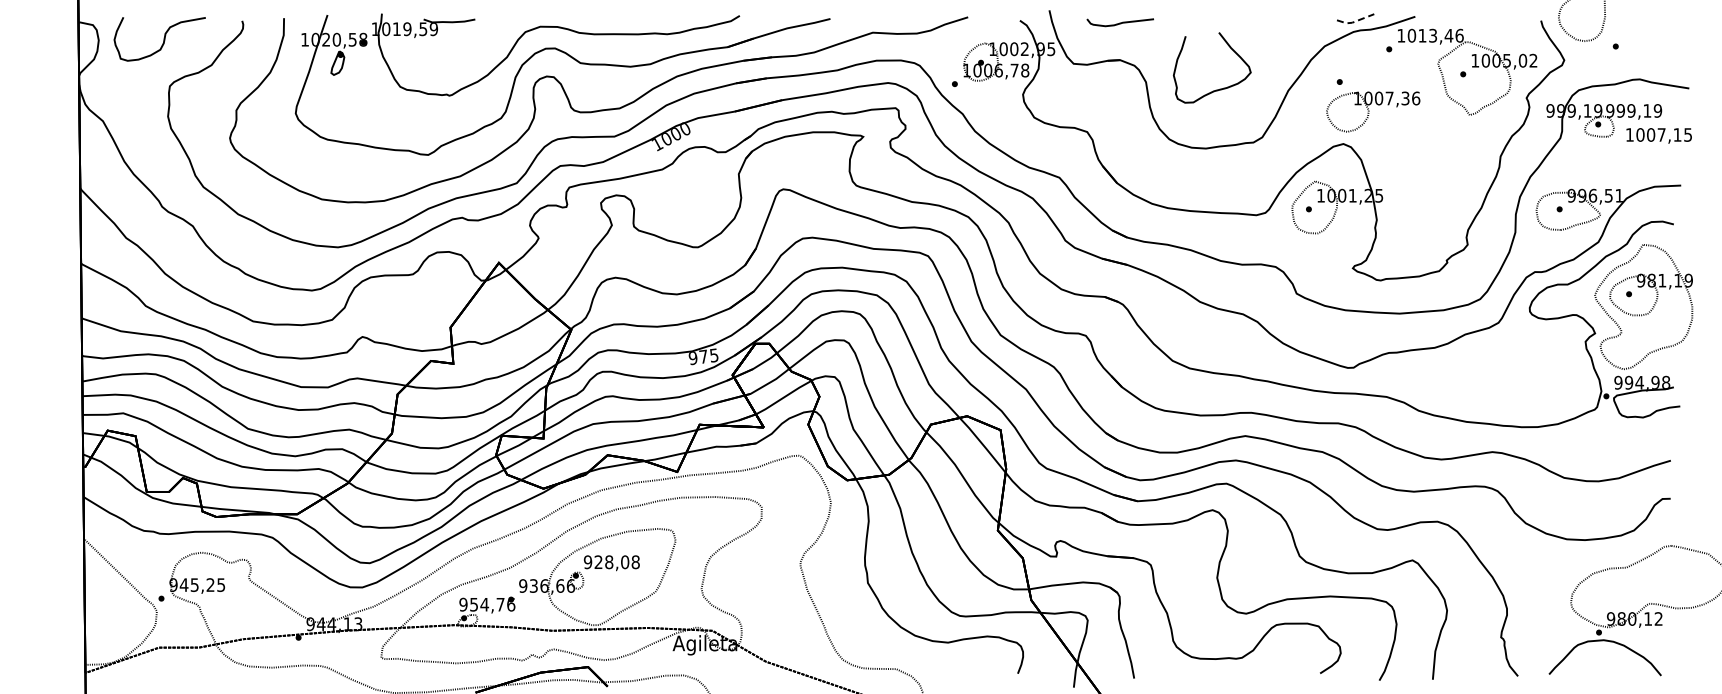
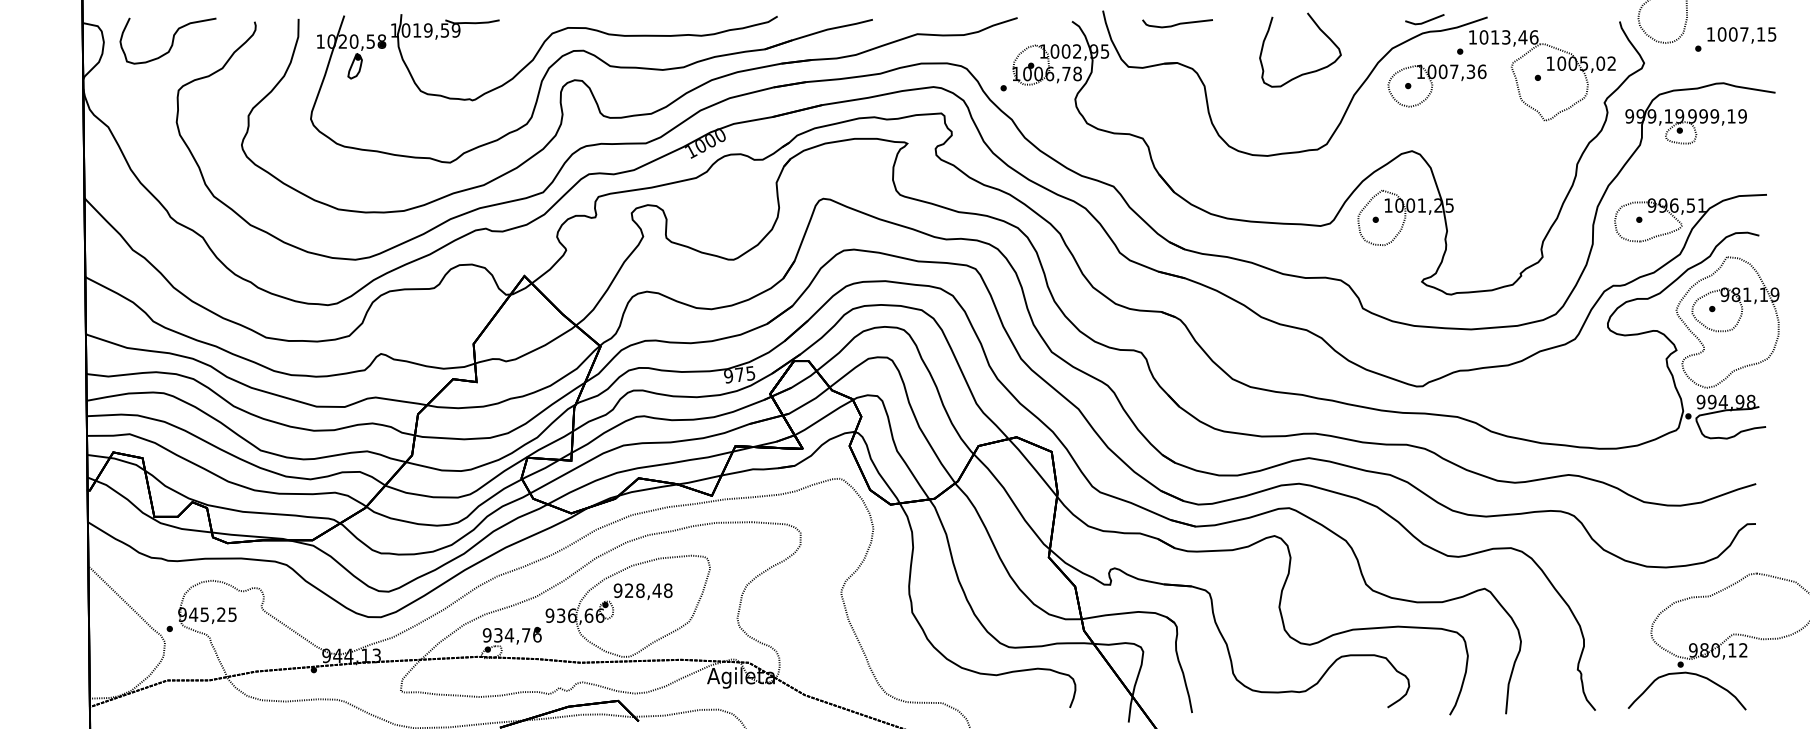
line: (1354, 21) -> (1423, 22), dashed -> solid
curve: (1219, 88) -> (1308, 71), moved
part: (1373, 111) -> (1437, 85), moved
text: (1658, 135) -> (1741, 35), moved
text: (624, 562) -> (656, 590), 928,08 -> 928,48
text: (474, 603) -> (498, 634), 954,76 -> 934,76

